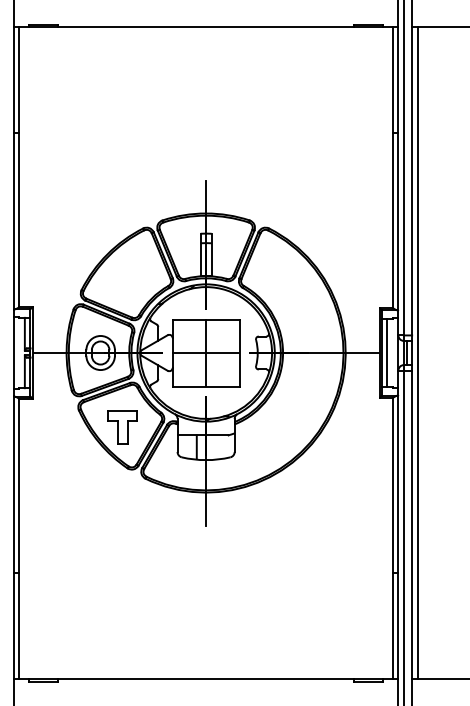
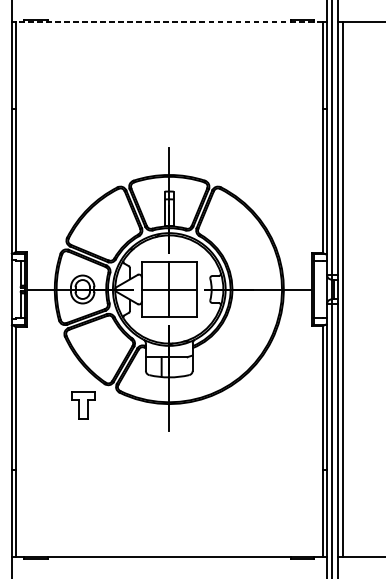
line: (206, 26) -> (169, 21), solid -> dashed
line: (387, 352) -> (318, 289), removed
part: (122, 427) -> (83, 405), moved

